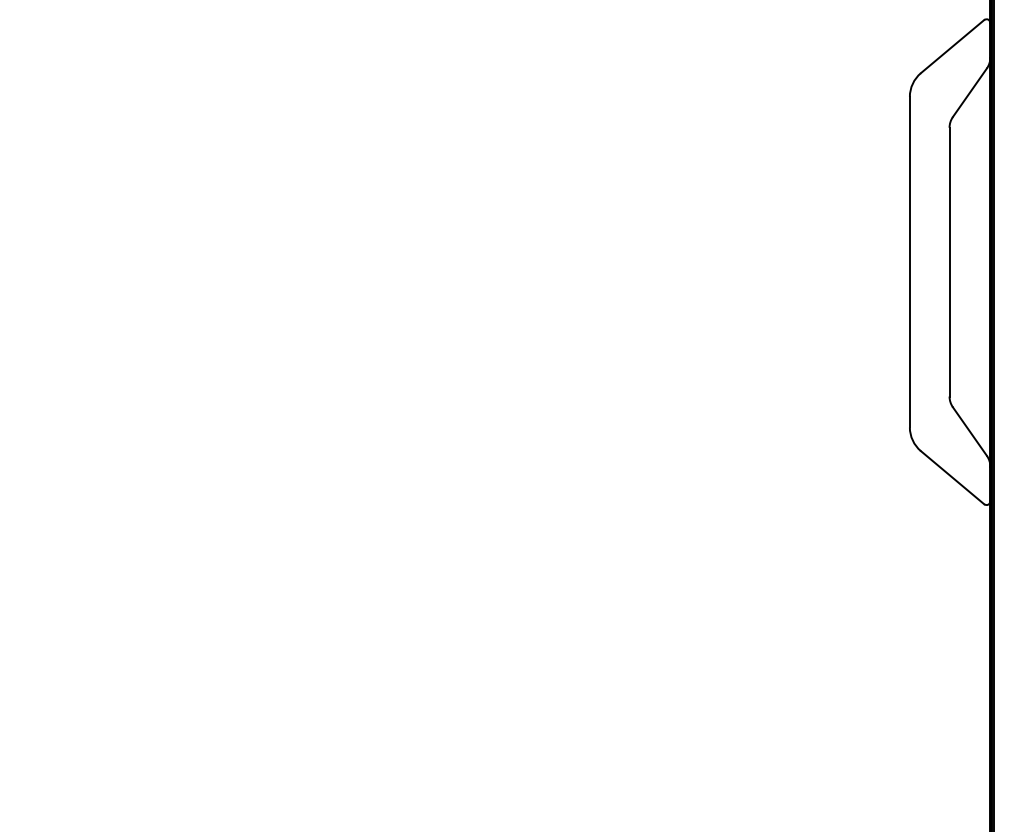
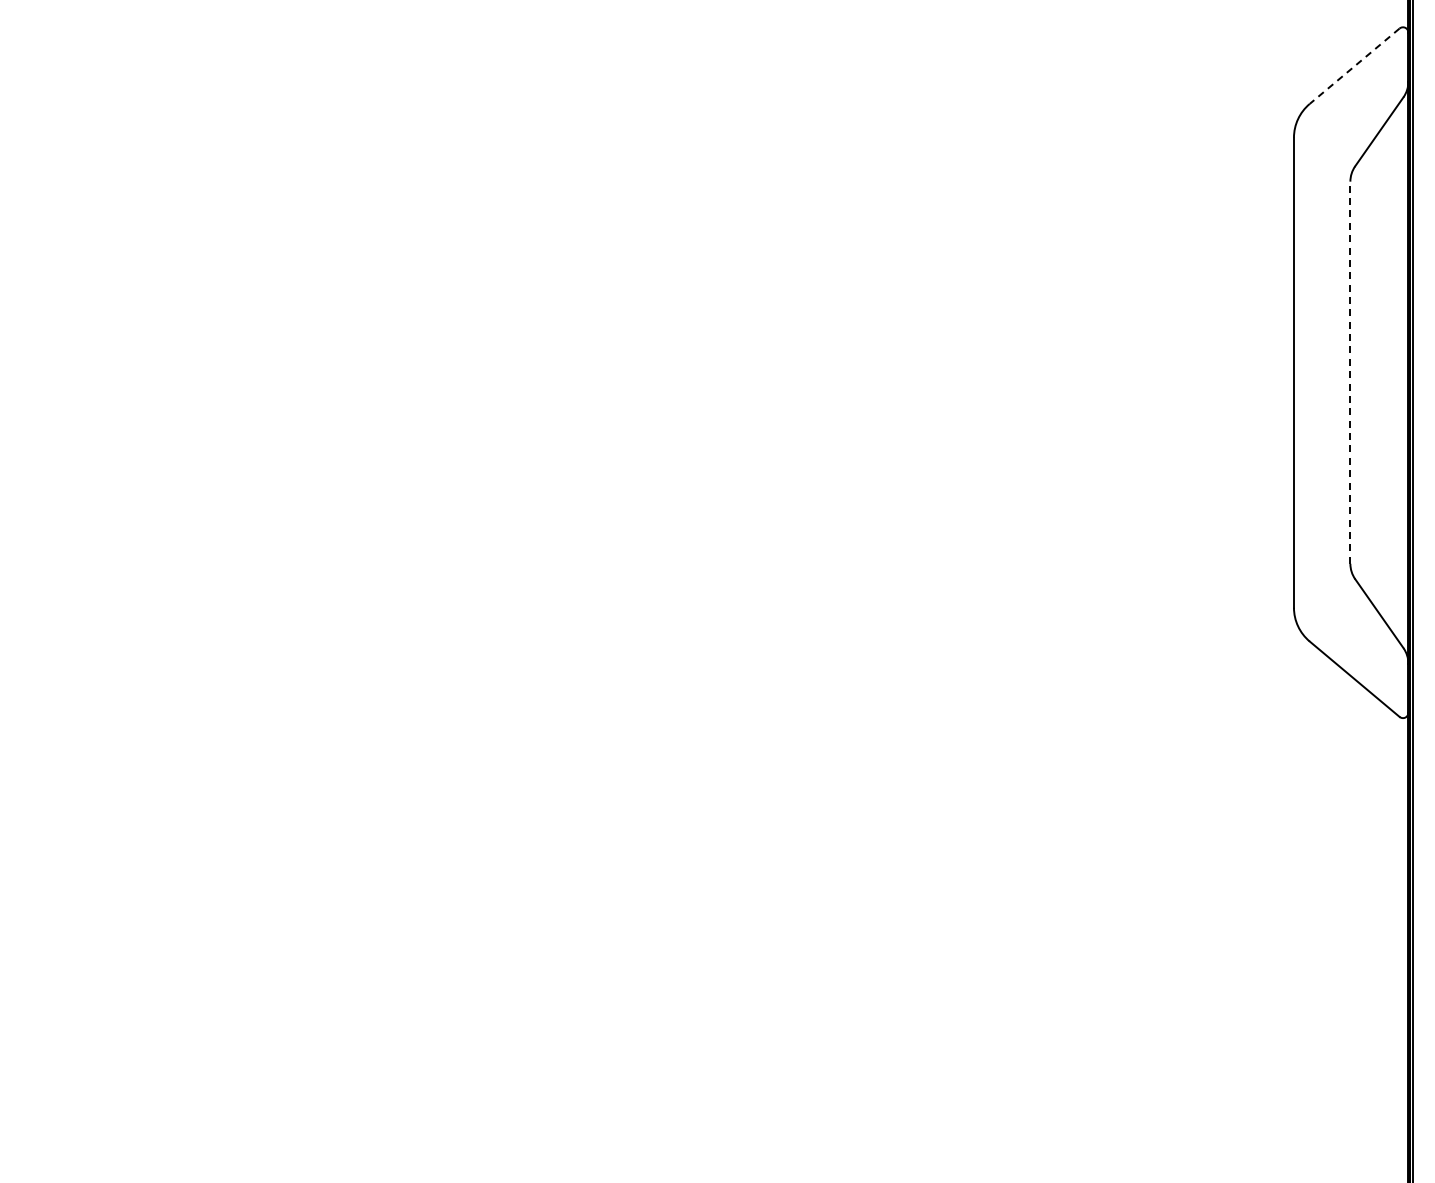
line: (952, 46) -> (1354, 66), solid -> dashed
line: (949, 261) -> (1350, 372), solid -> dashed

